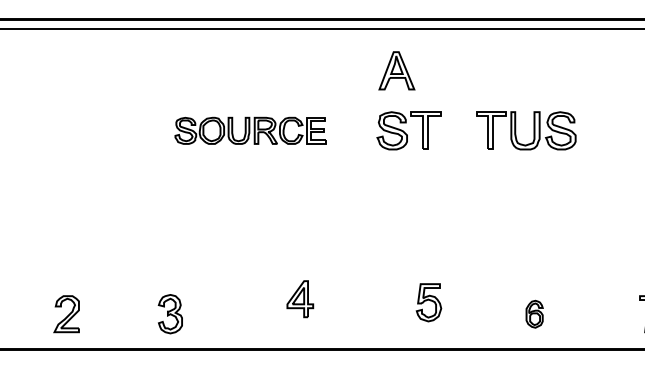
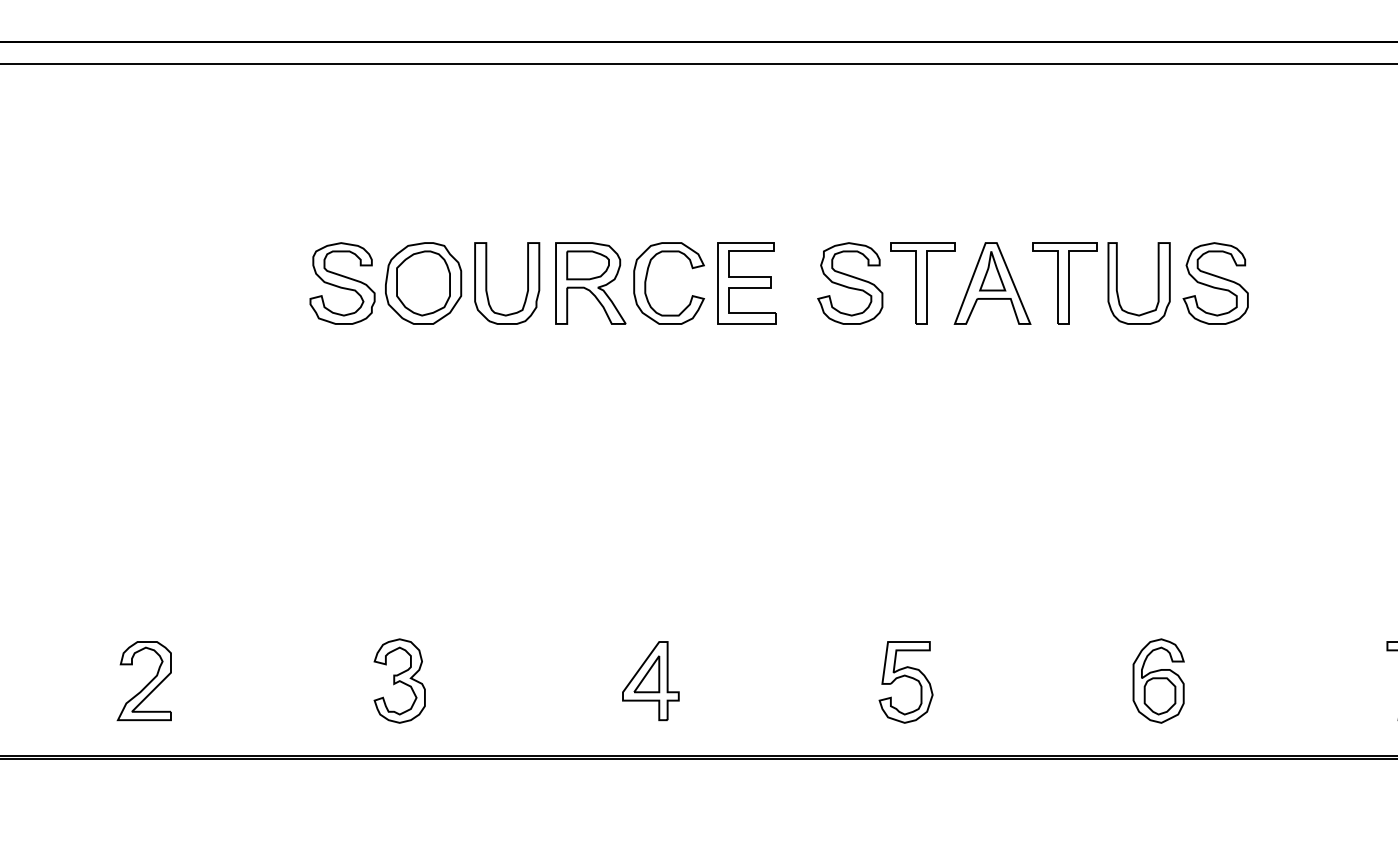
part: (396, 70) -> (991, 282), moved
part: (250, 130) -> (542, 282), size x1.43
part: (300, 299) -> (651, 681), moved
part: (428, 302) -> (904, 681), moved
part: (169, 314) -> (397, 681), moved
part: (534, 314) -> (1158, 681), size x1.43

